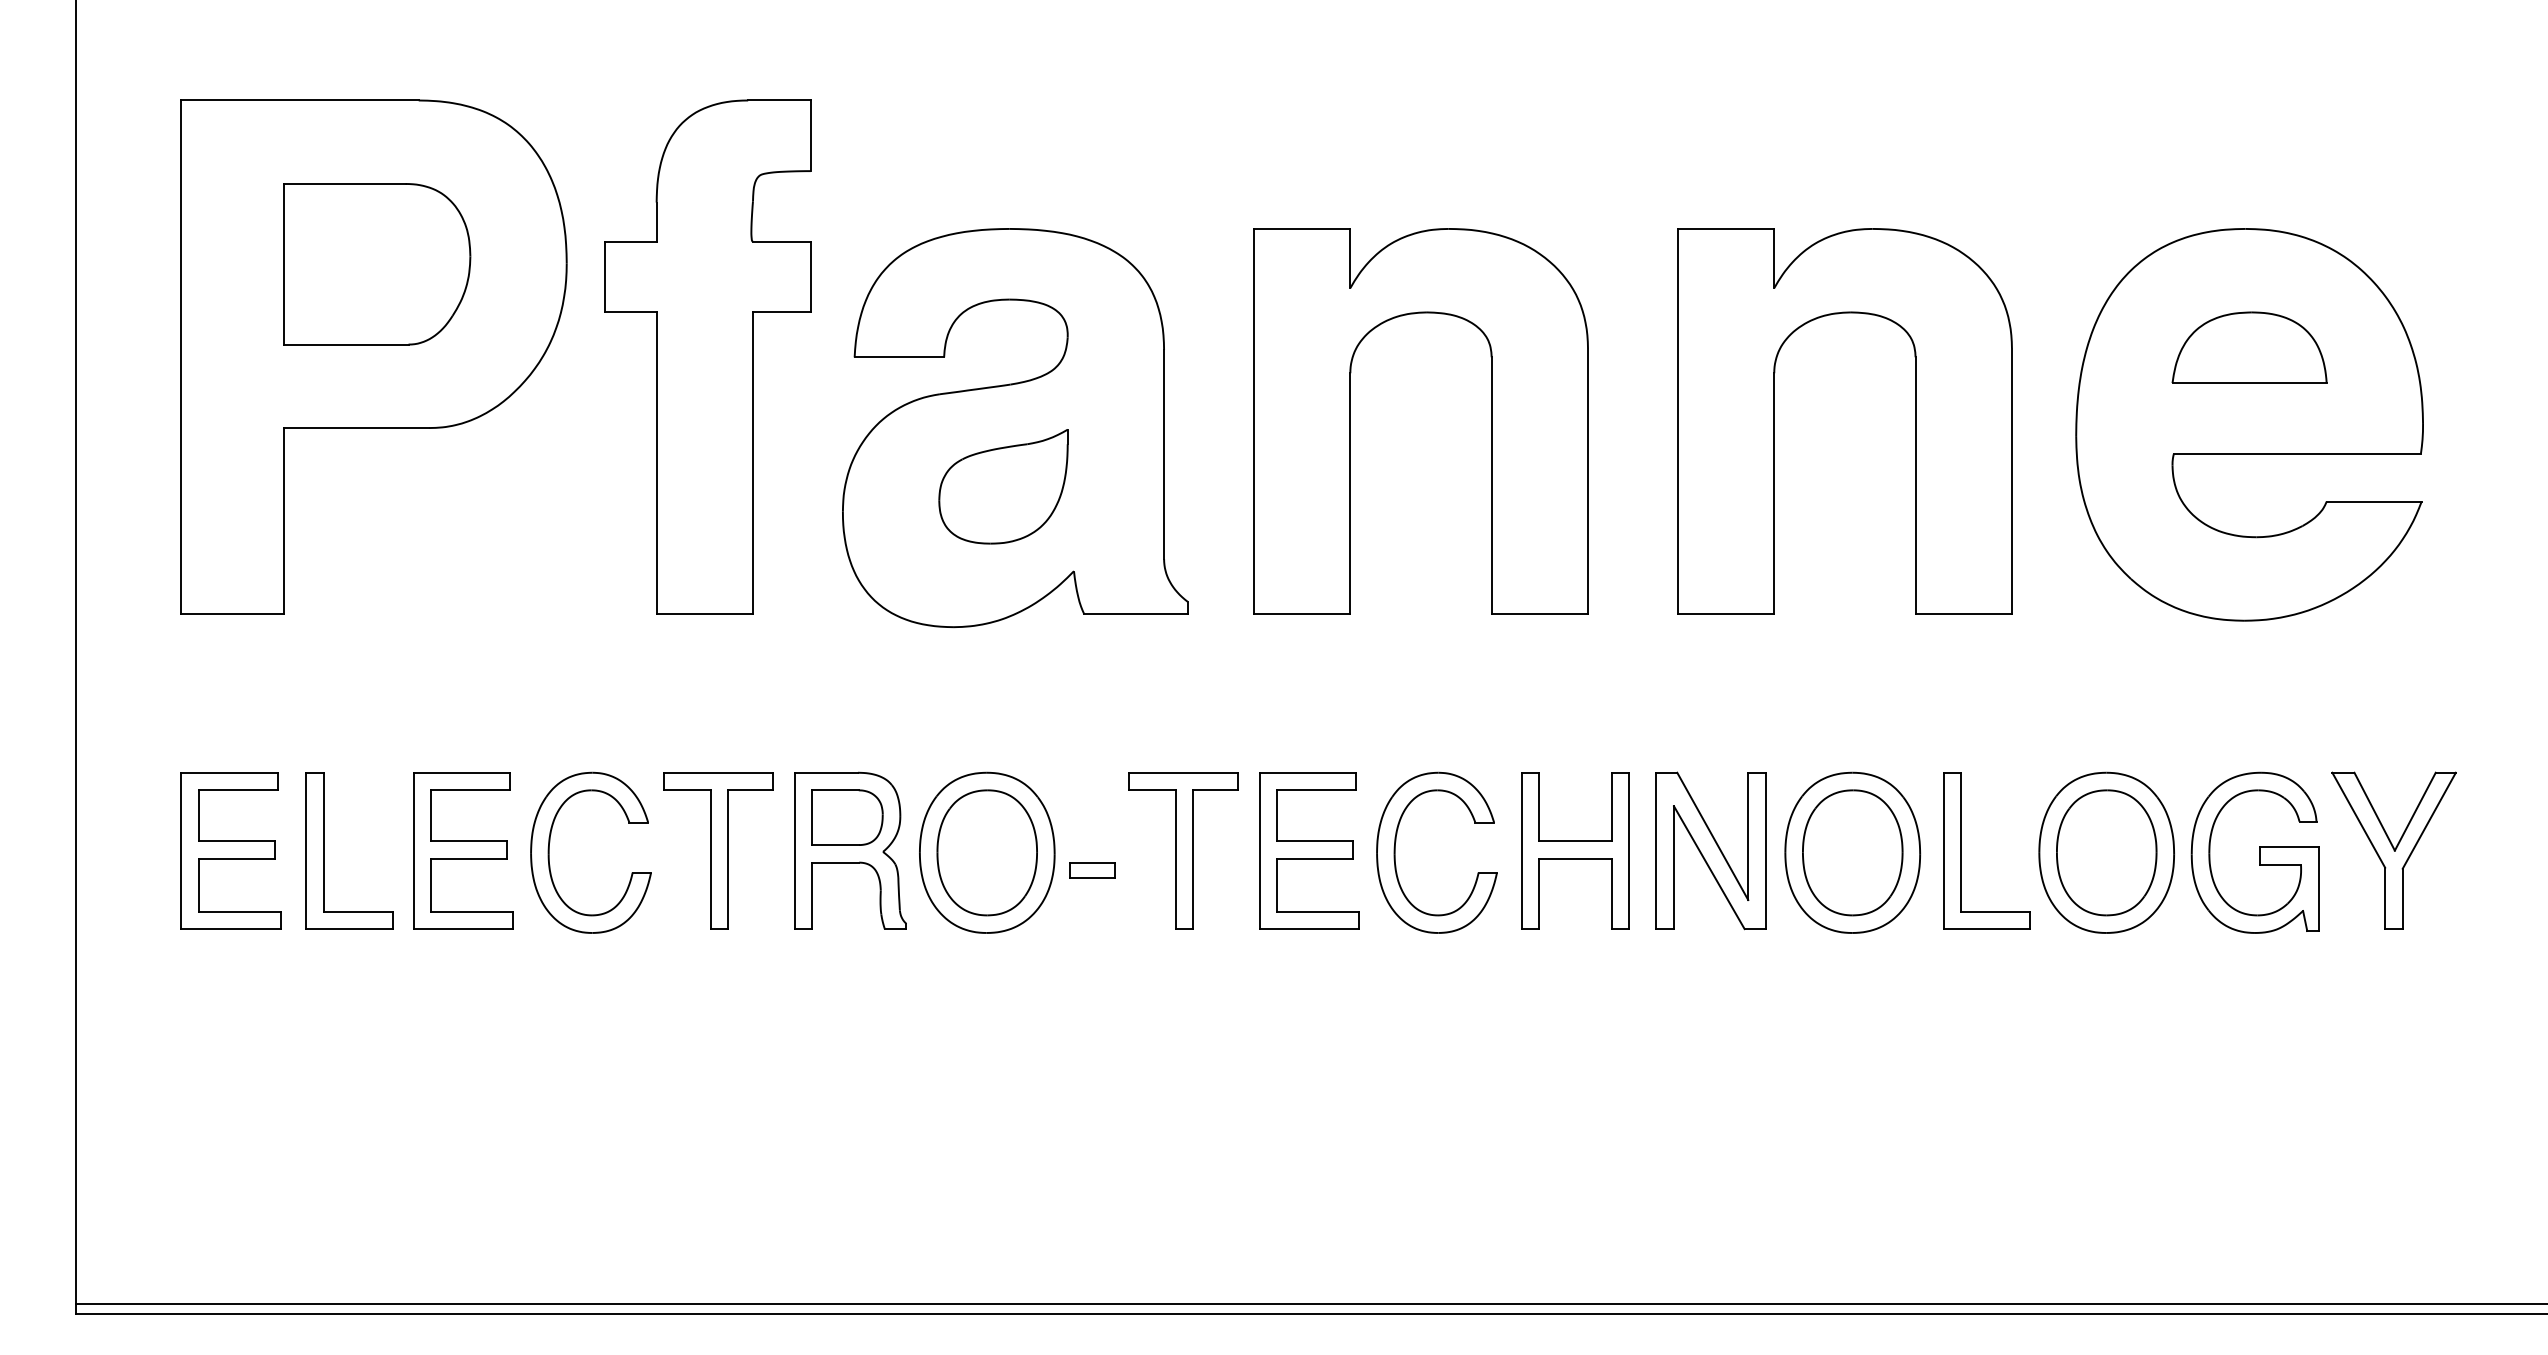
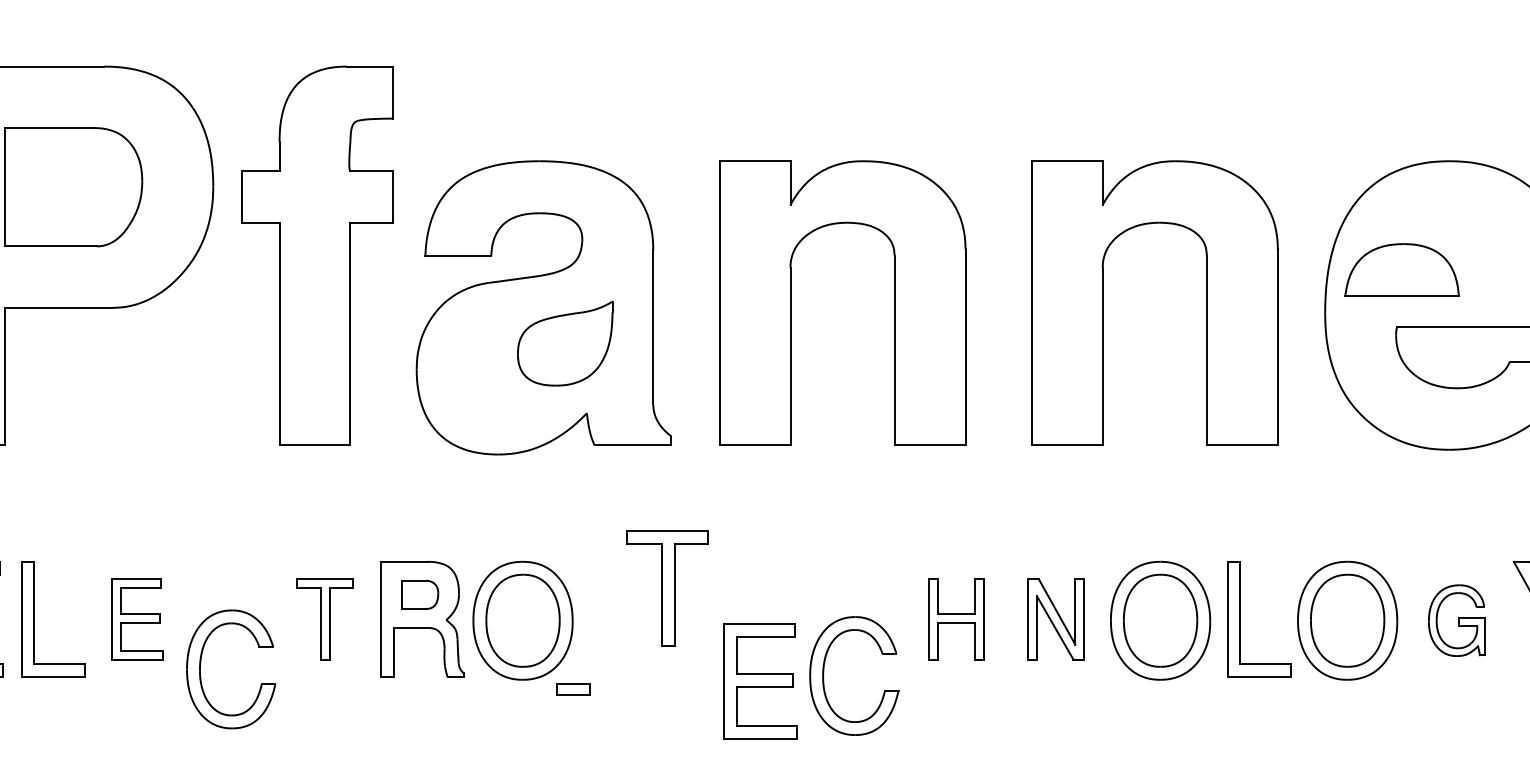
part: (2249, 347) -> (1401, 269), moved
part: (1003, 486) -> (565, 343), moved
part: (847, 817) -> (420, 594), size x0.7
part: (463, 850) -> (137, 619), size x0.7
part: (718, 850) -> (325, 619), size x0.7
part: (1183, 850) -> (667, 588), moved
part: (1309, 850) -> (760, 680), moved
part: (1575, 850) -> (956, 619), size x0.7
part: (1710, 850) -> (1055, 619), size x0.7
part: (549, 852) -> (200, 669), moved
part: (1395, 852) -> (823, 675), moved
part: (2254, 852) -> (1456, 620), size x0.6
part: (1092, 870) -> (573, 689), moved

